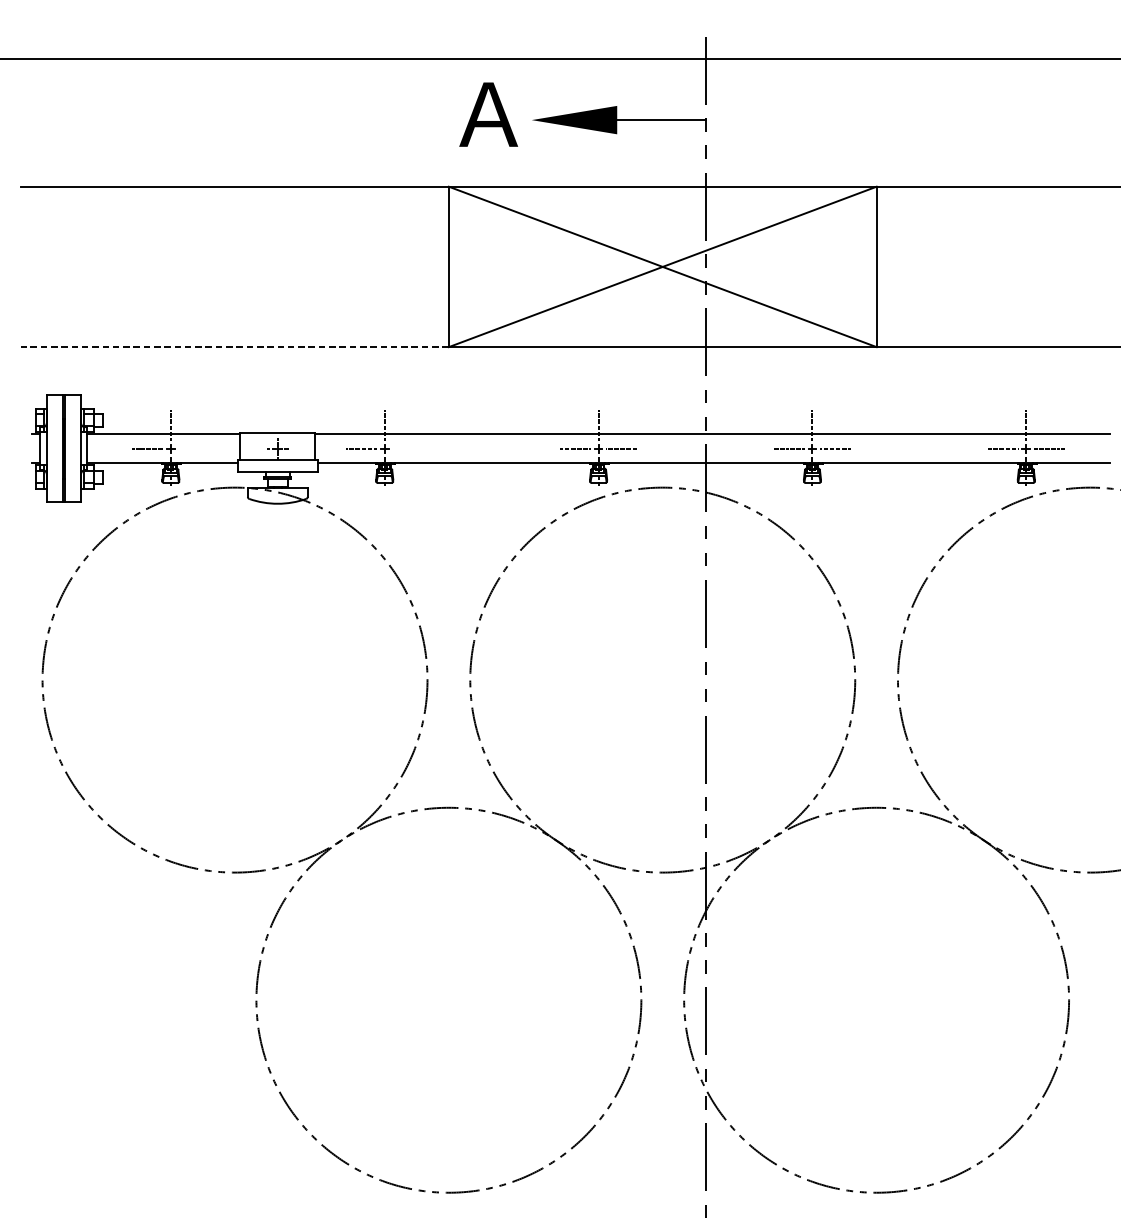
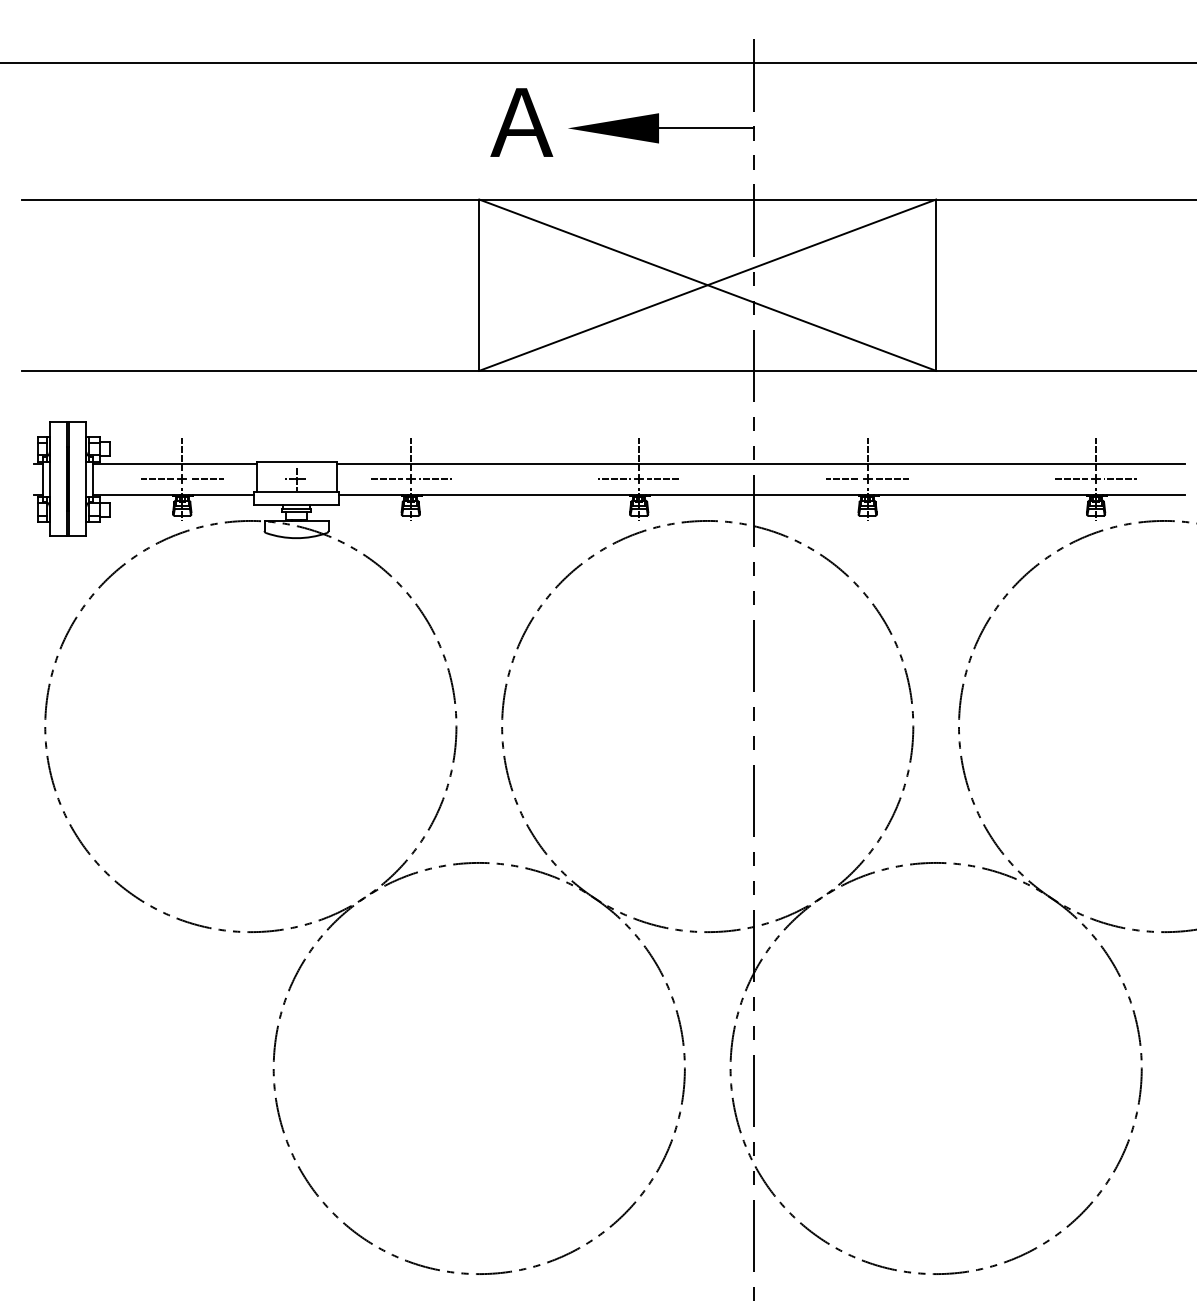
line: (234, 346) -> (250, 370), dashed -> solid
line: (193, 448) -> (206, 479), added
line: (407, 448) -> (435, 479), added

